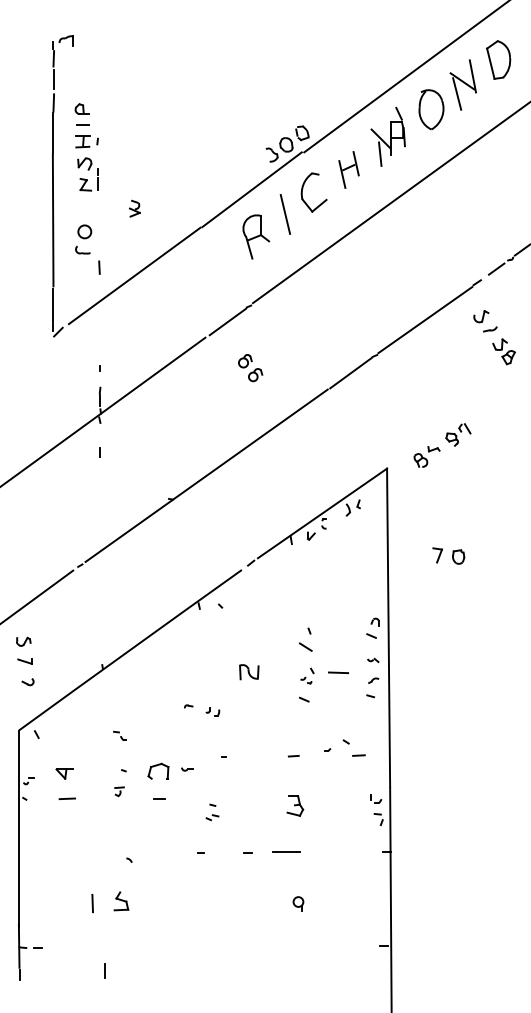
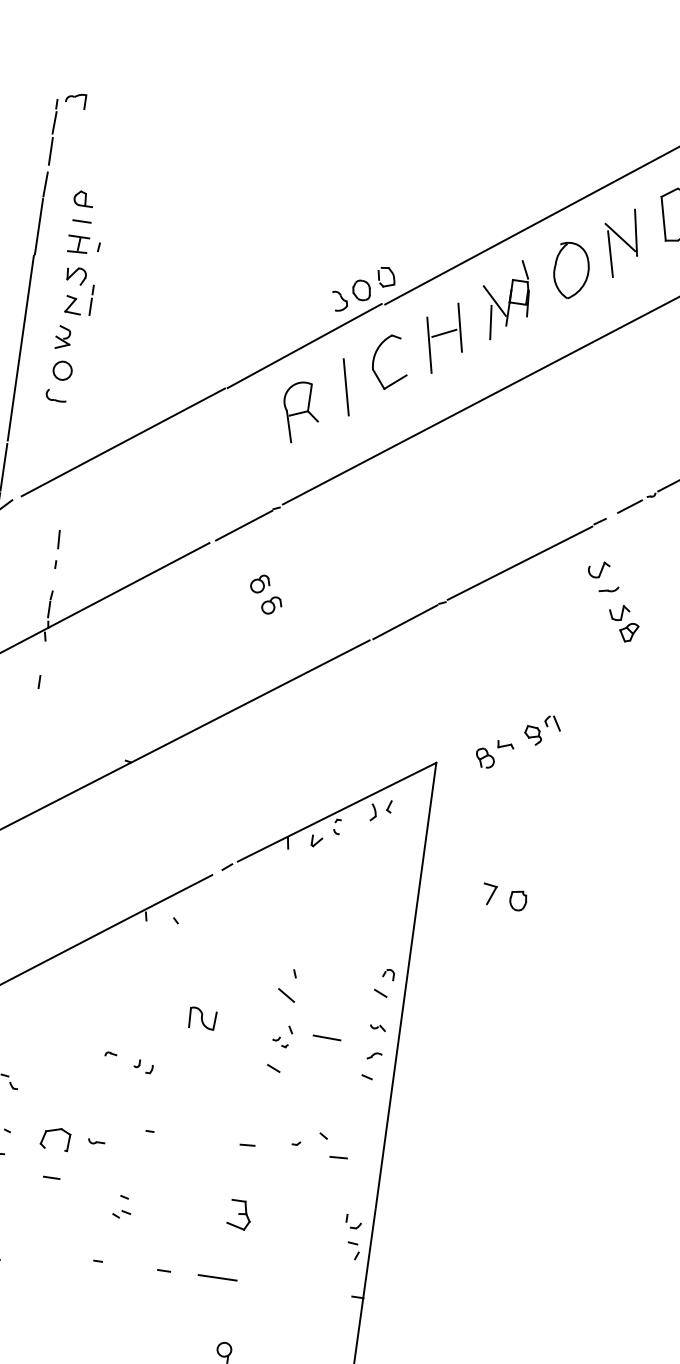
part: (348, 169) -> (443, 337), size x1.43
part: (134, 208) -> (62, 337), moved
line: (99, 267) -> (59, 539), moved

